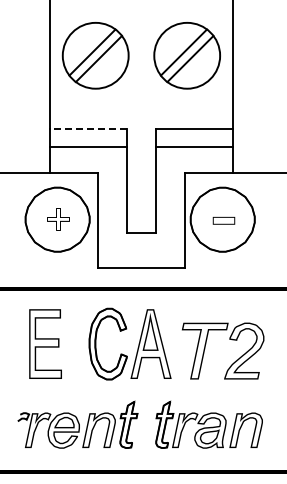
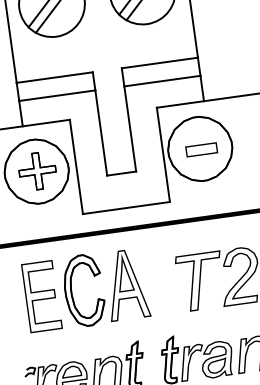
line: (87, 128) -> (53, 77), dashed -> solid
part: (58, 219) -> (37, 171), size x1.67
part: (223, 220) -> (201, 149), size x1.43
part: (137, 347) -> (113, 290), moved

